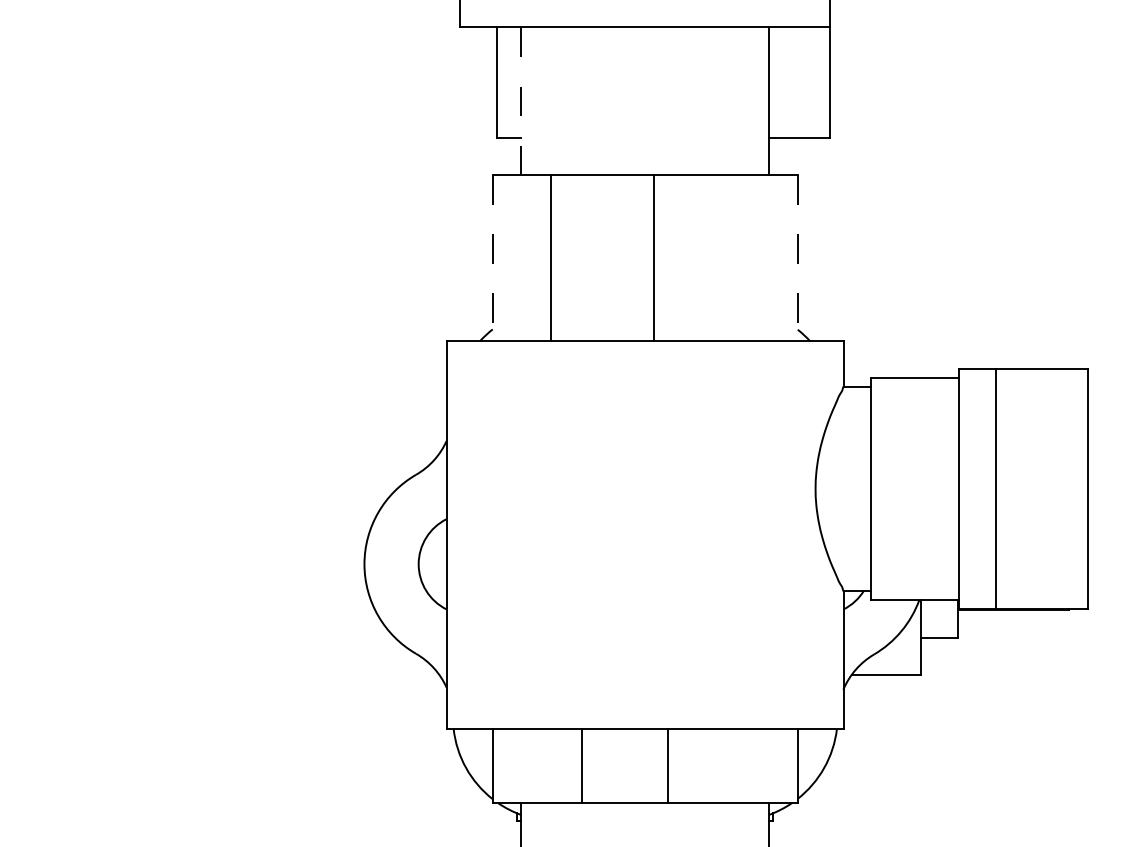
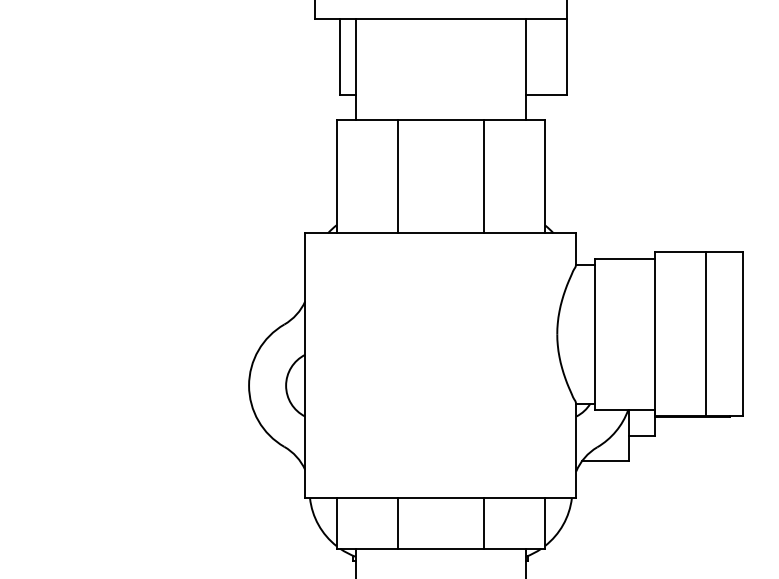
line: (521, 101) -> (356, 69), dashed -> solid
line: (492, 258) -> (336, 176), dashed -> solid
line: (550, 258) -> (397, 176), moved
line: (653, 258) -> (483, 176), moved
line: (796, 258) -> (544, 176), dashed -> solid
line: (995, 489) -> (705, 334), moved
line: (668, 765) -> (483, 523), moved

